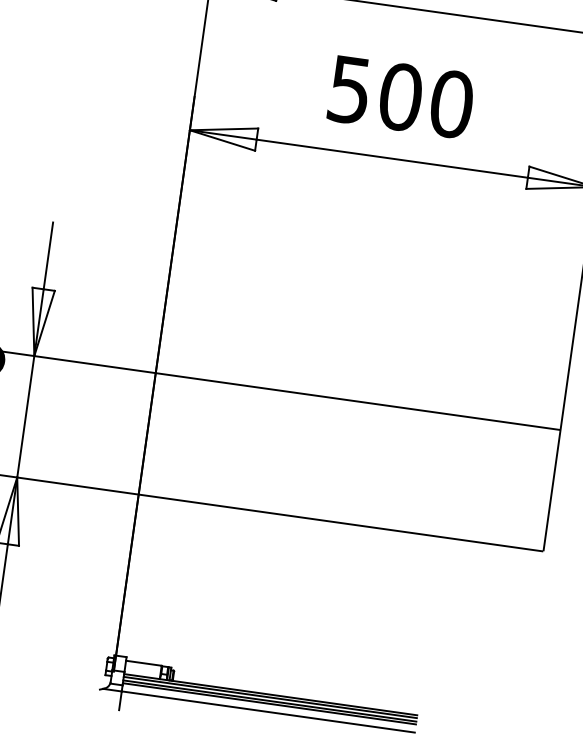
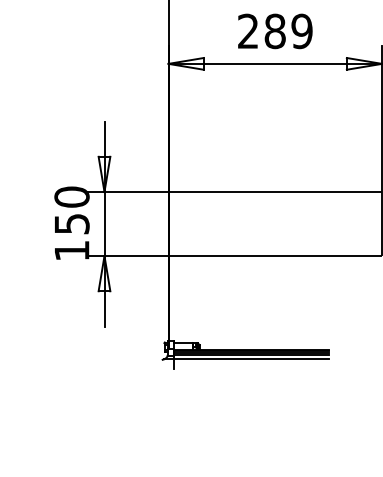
text: (401, 97) -> (275, 31), 500 -> 289

